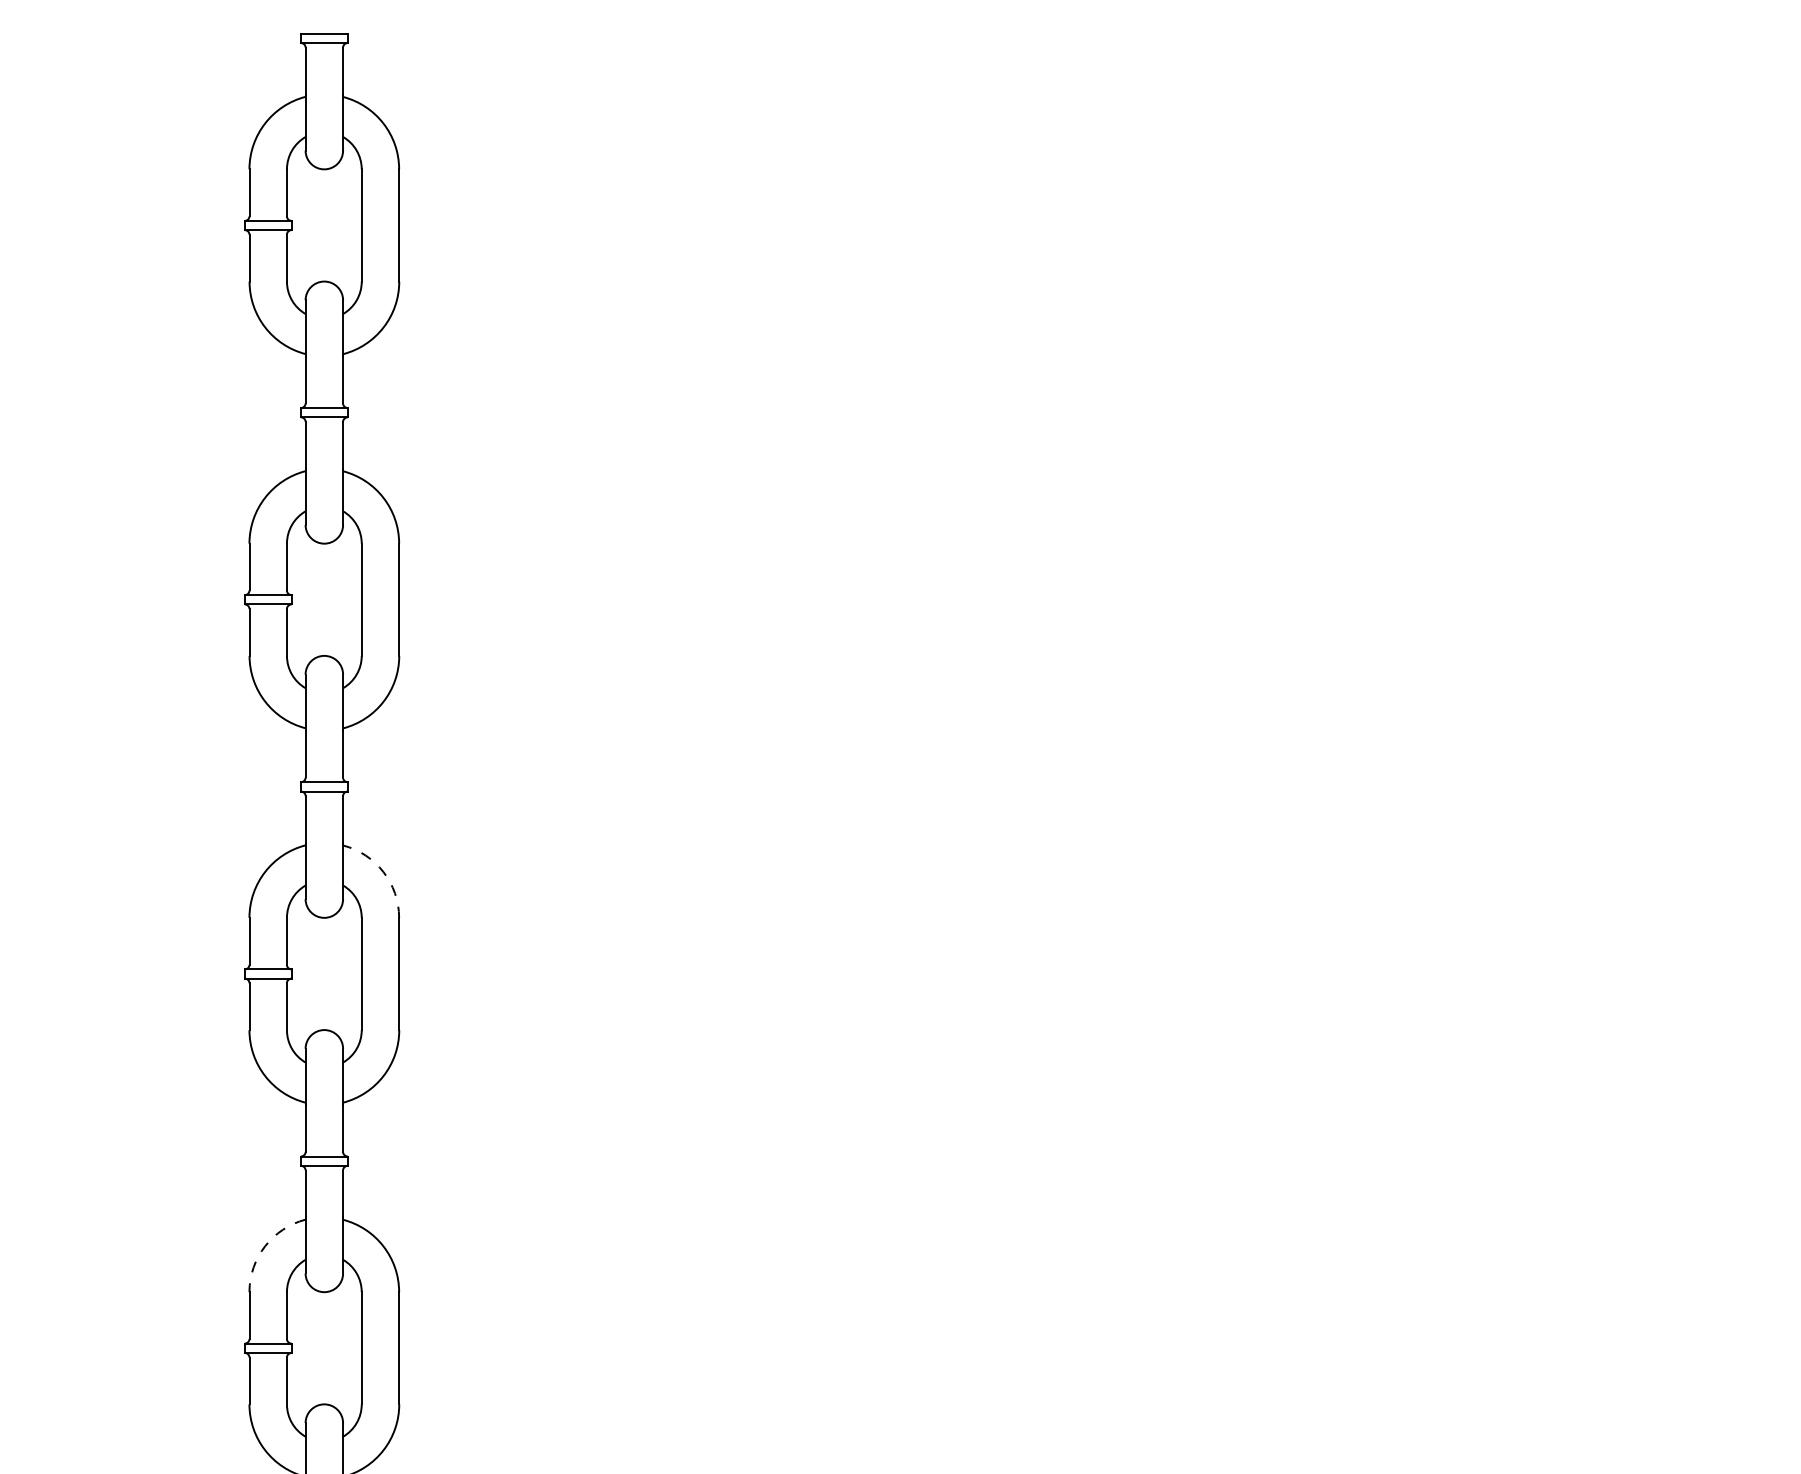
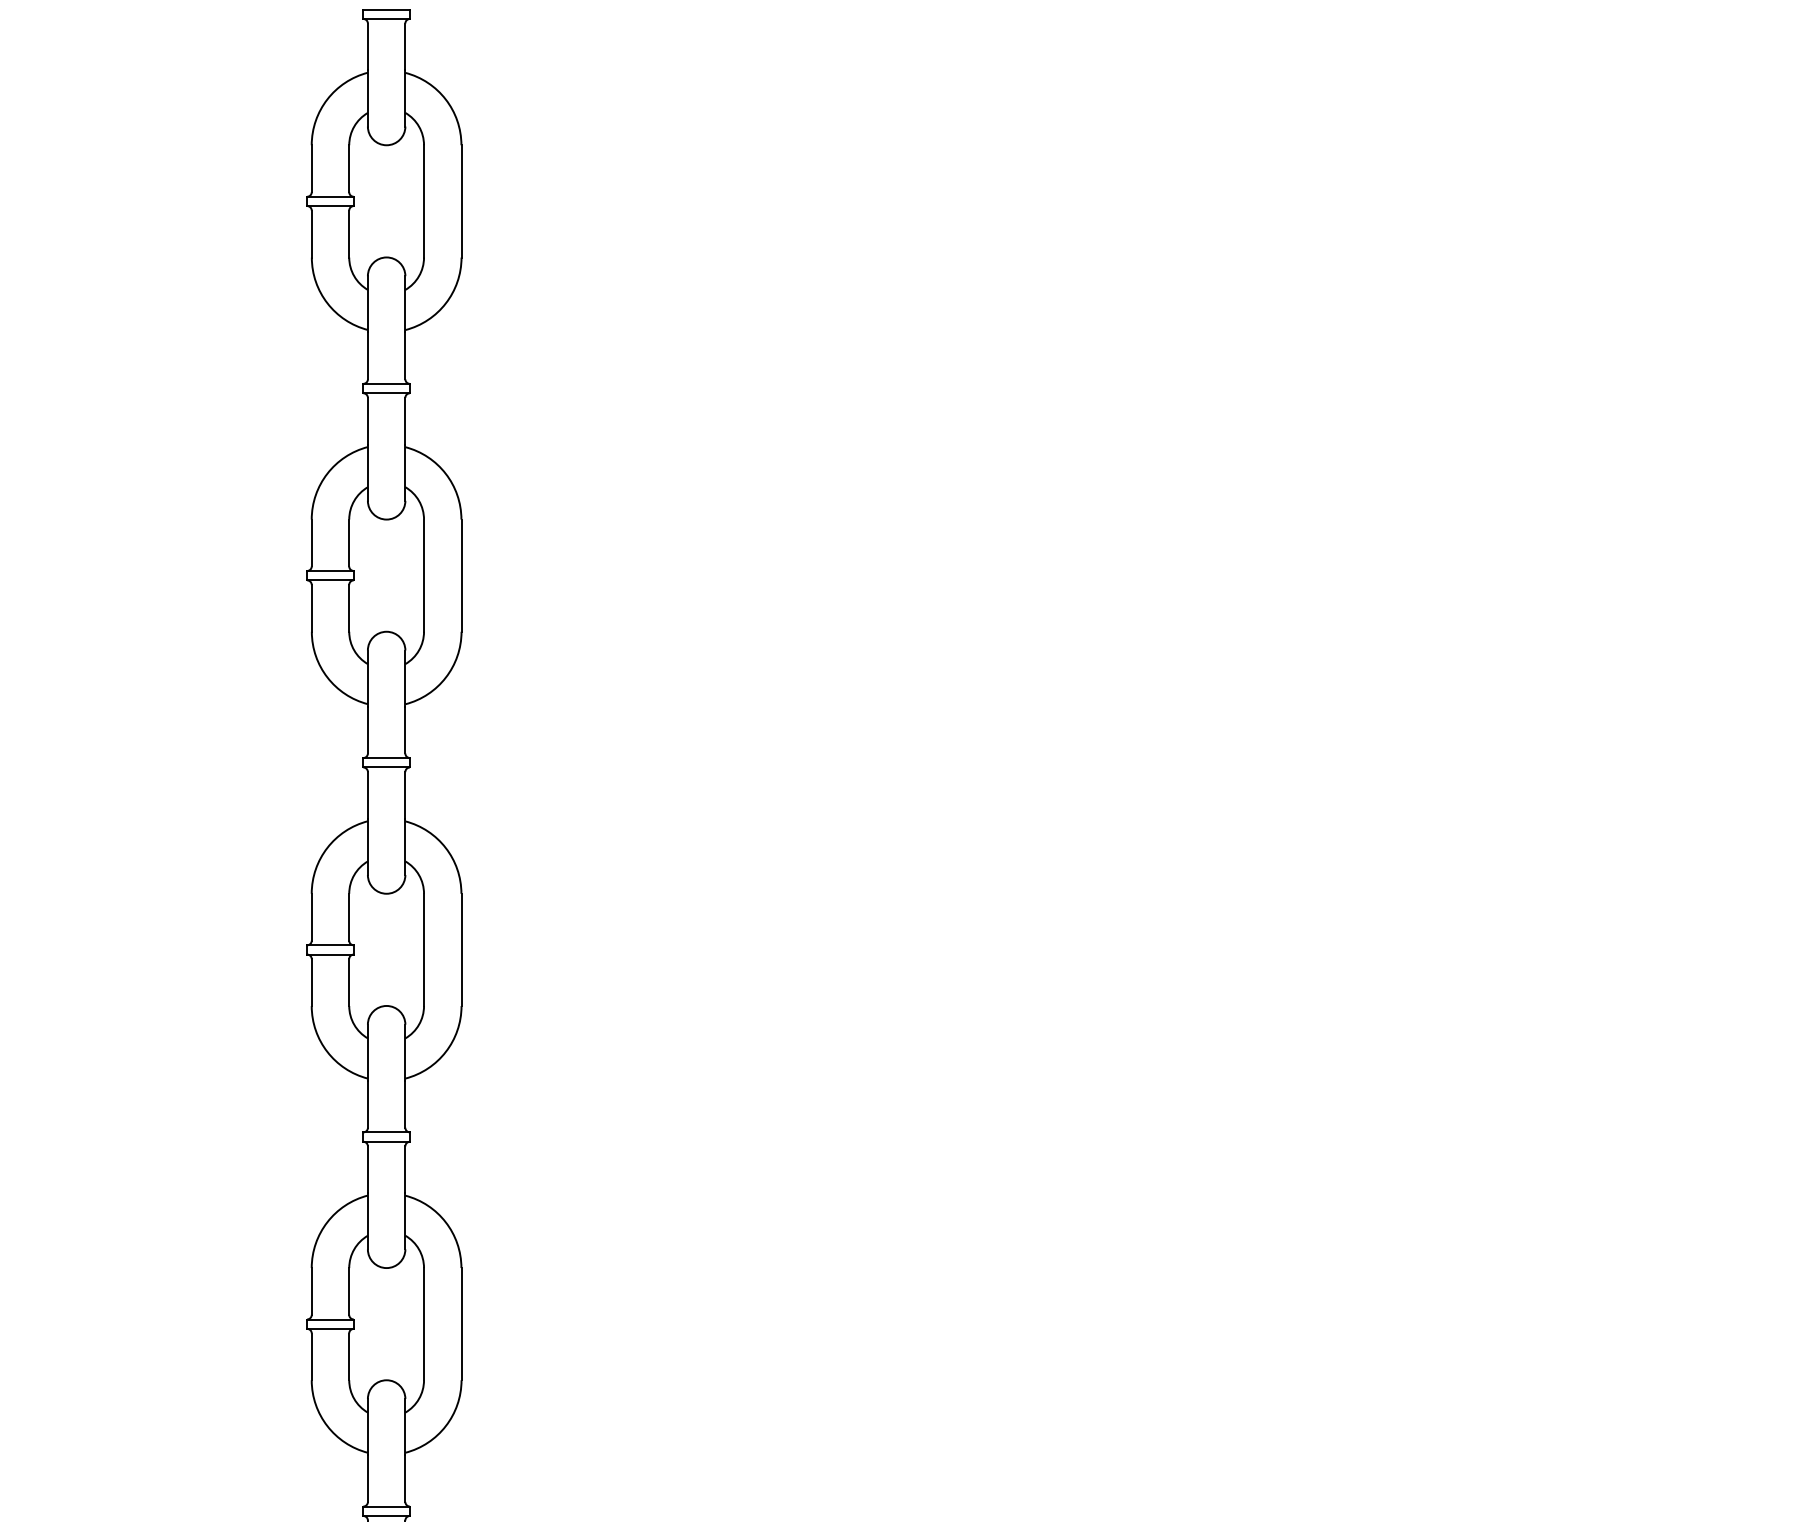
arc: (383, 871) -> (445, 847), dashed -> solid
arc: (265, 1246) -> (327, 1222), dashed -> solid

